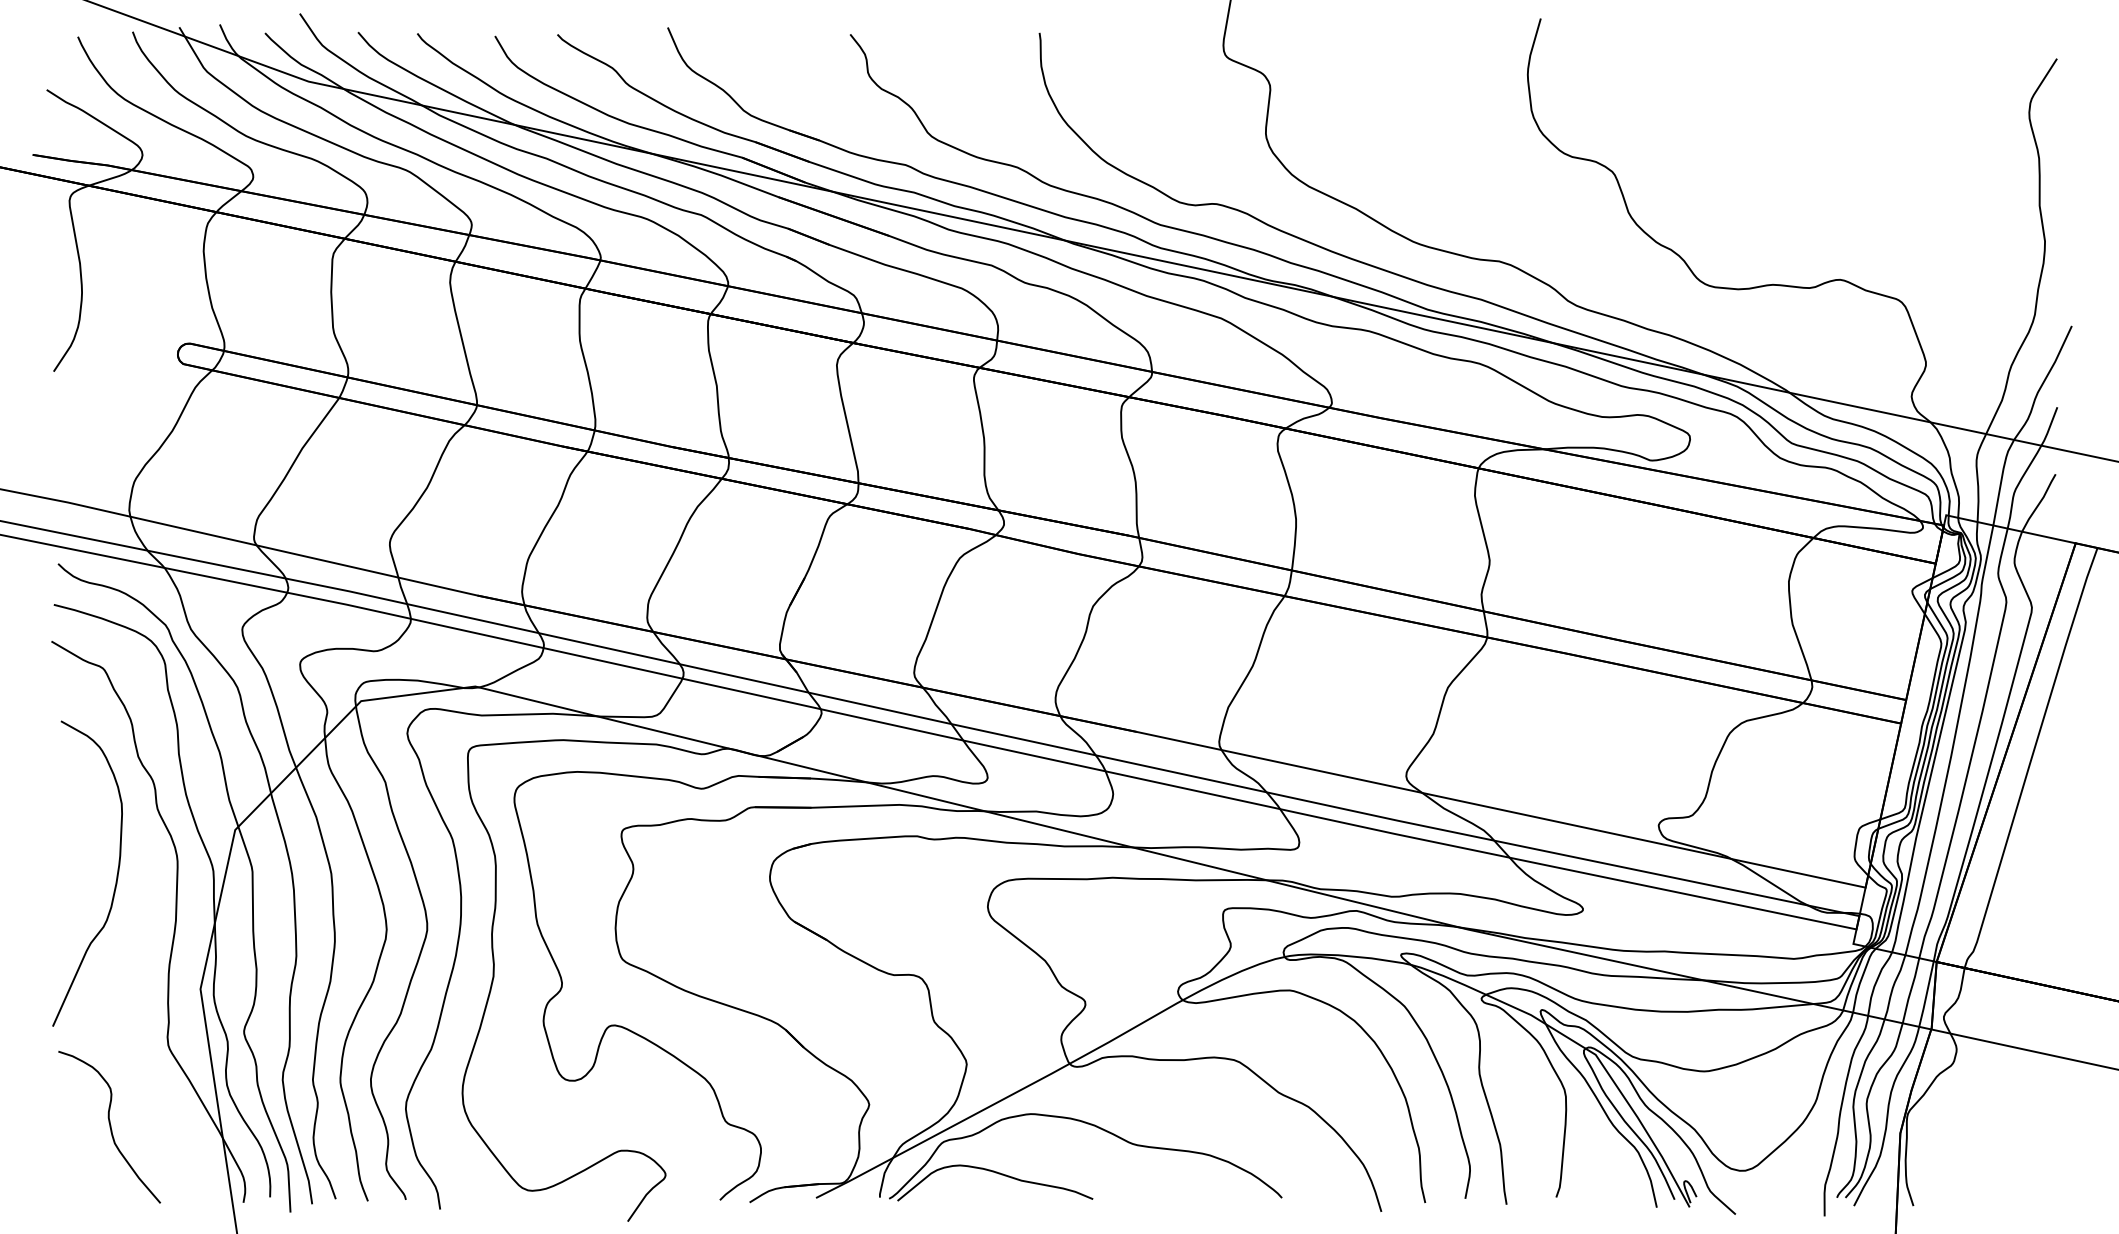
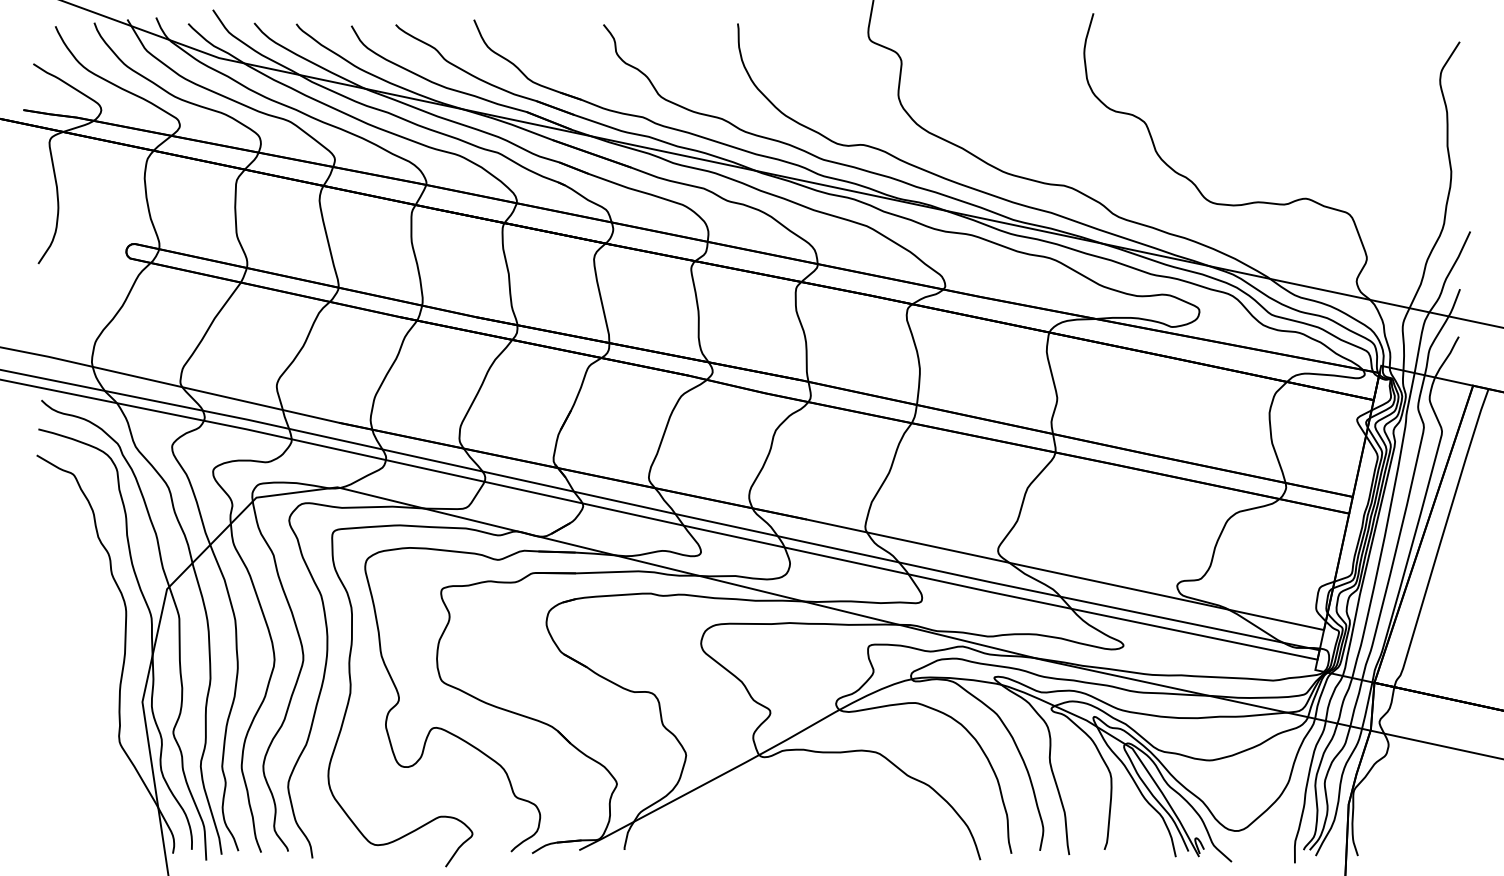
curve: (116, 874) -> (82, 620), removed
curve: (109, 1127) -> (77, 800), removed
part: (1100, 1129) -> (781, 801), removed

